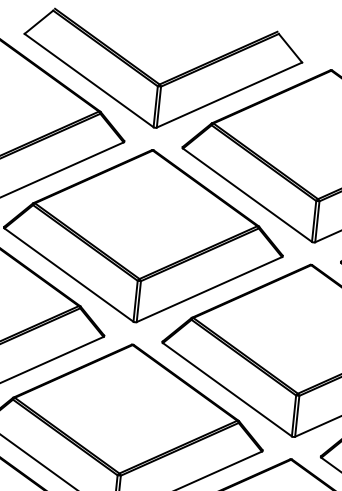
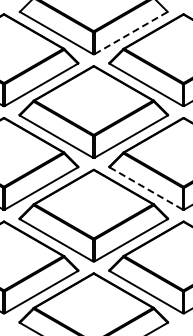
line: (230, 94) -> (131, 32), solid -> dashed
line: (227, 389) -> (146, 188), solid -> dashed

